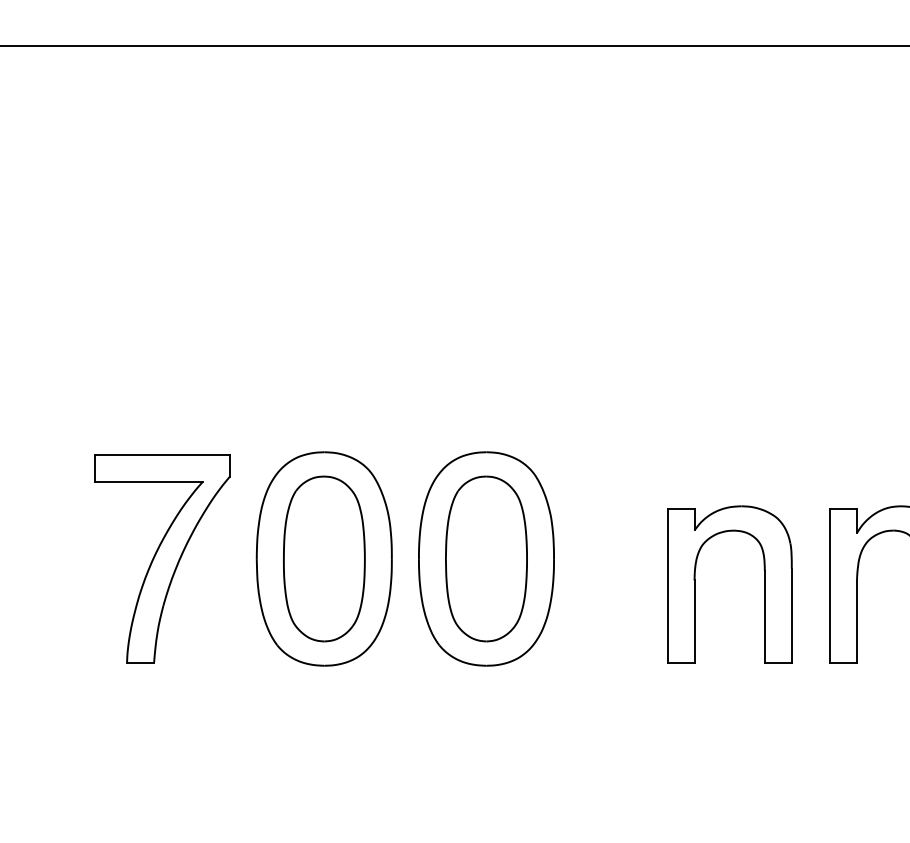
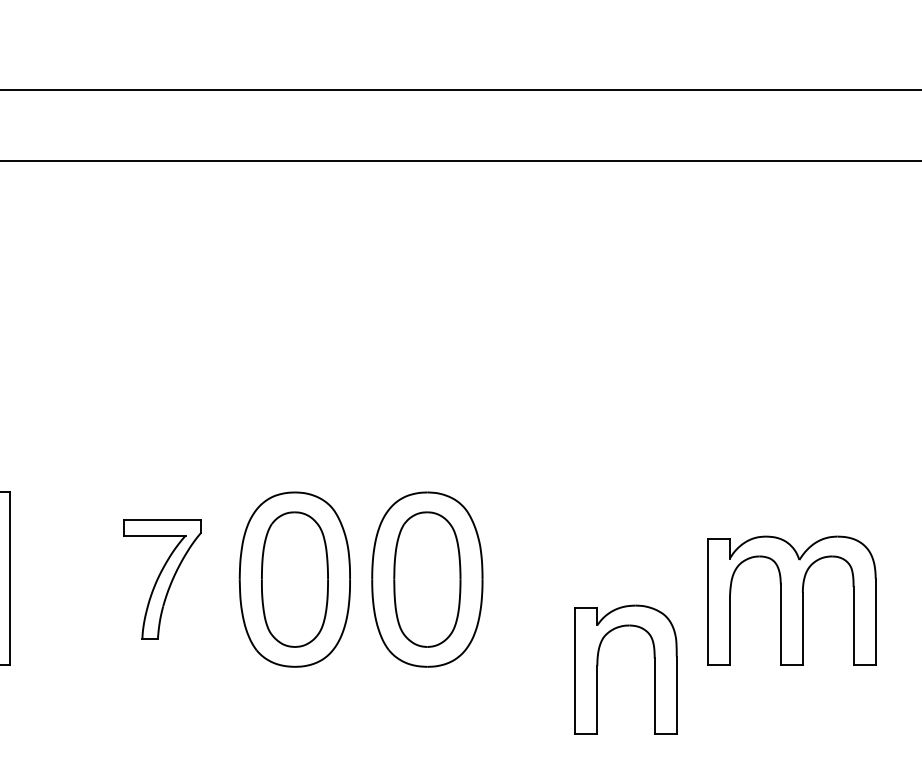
part: (162, 558) -> (162, 579), size x0.7
part: (696, 579) -> (598, 665), moved

